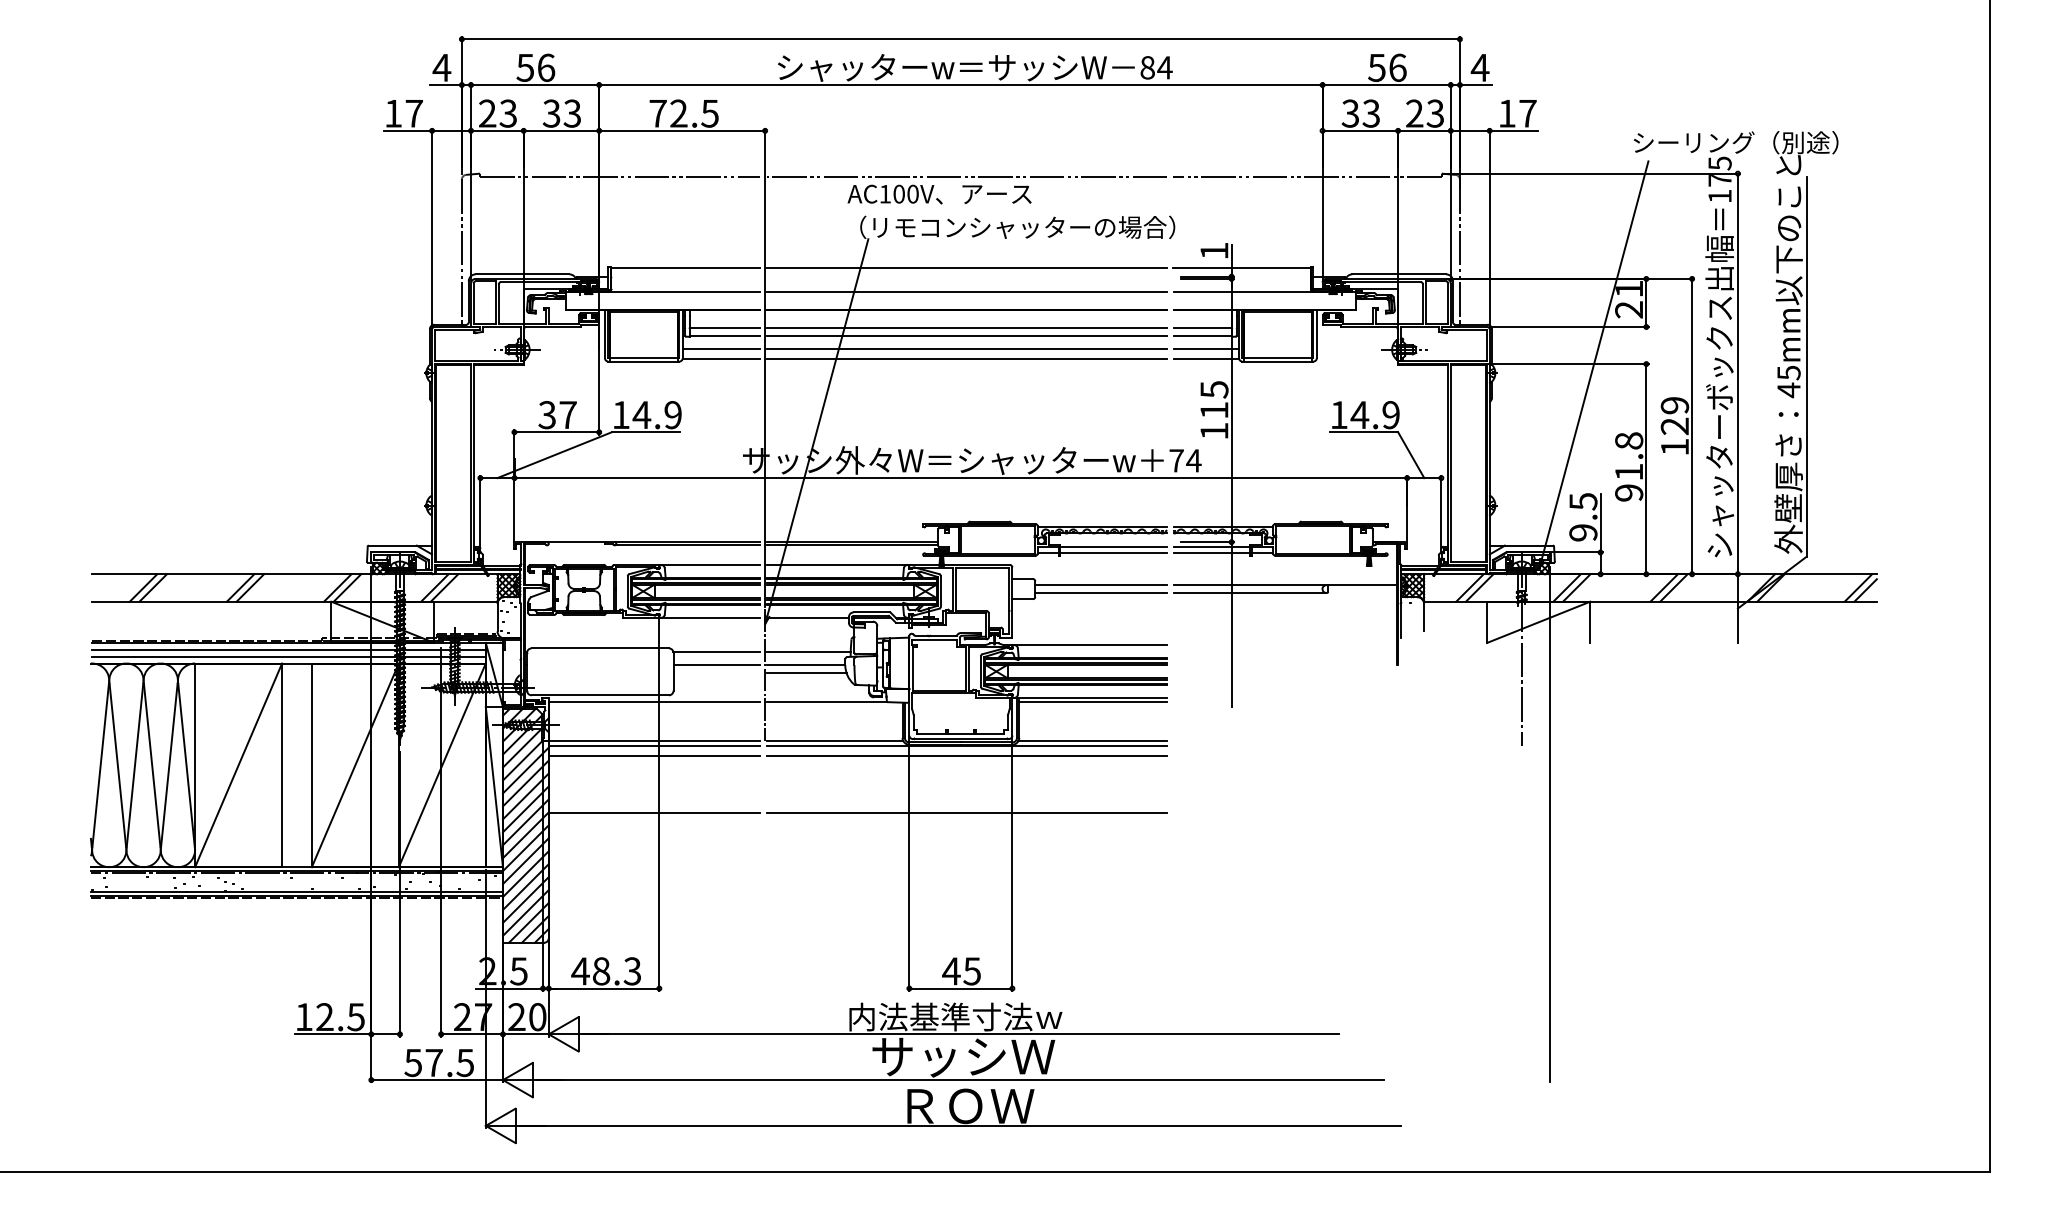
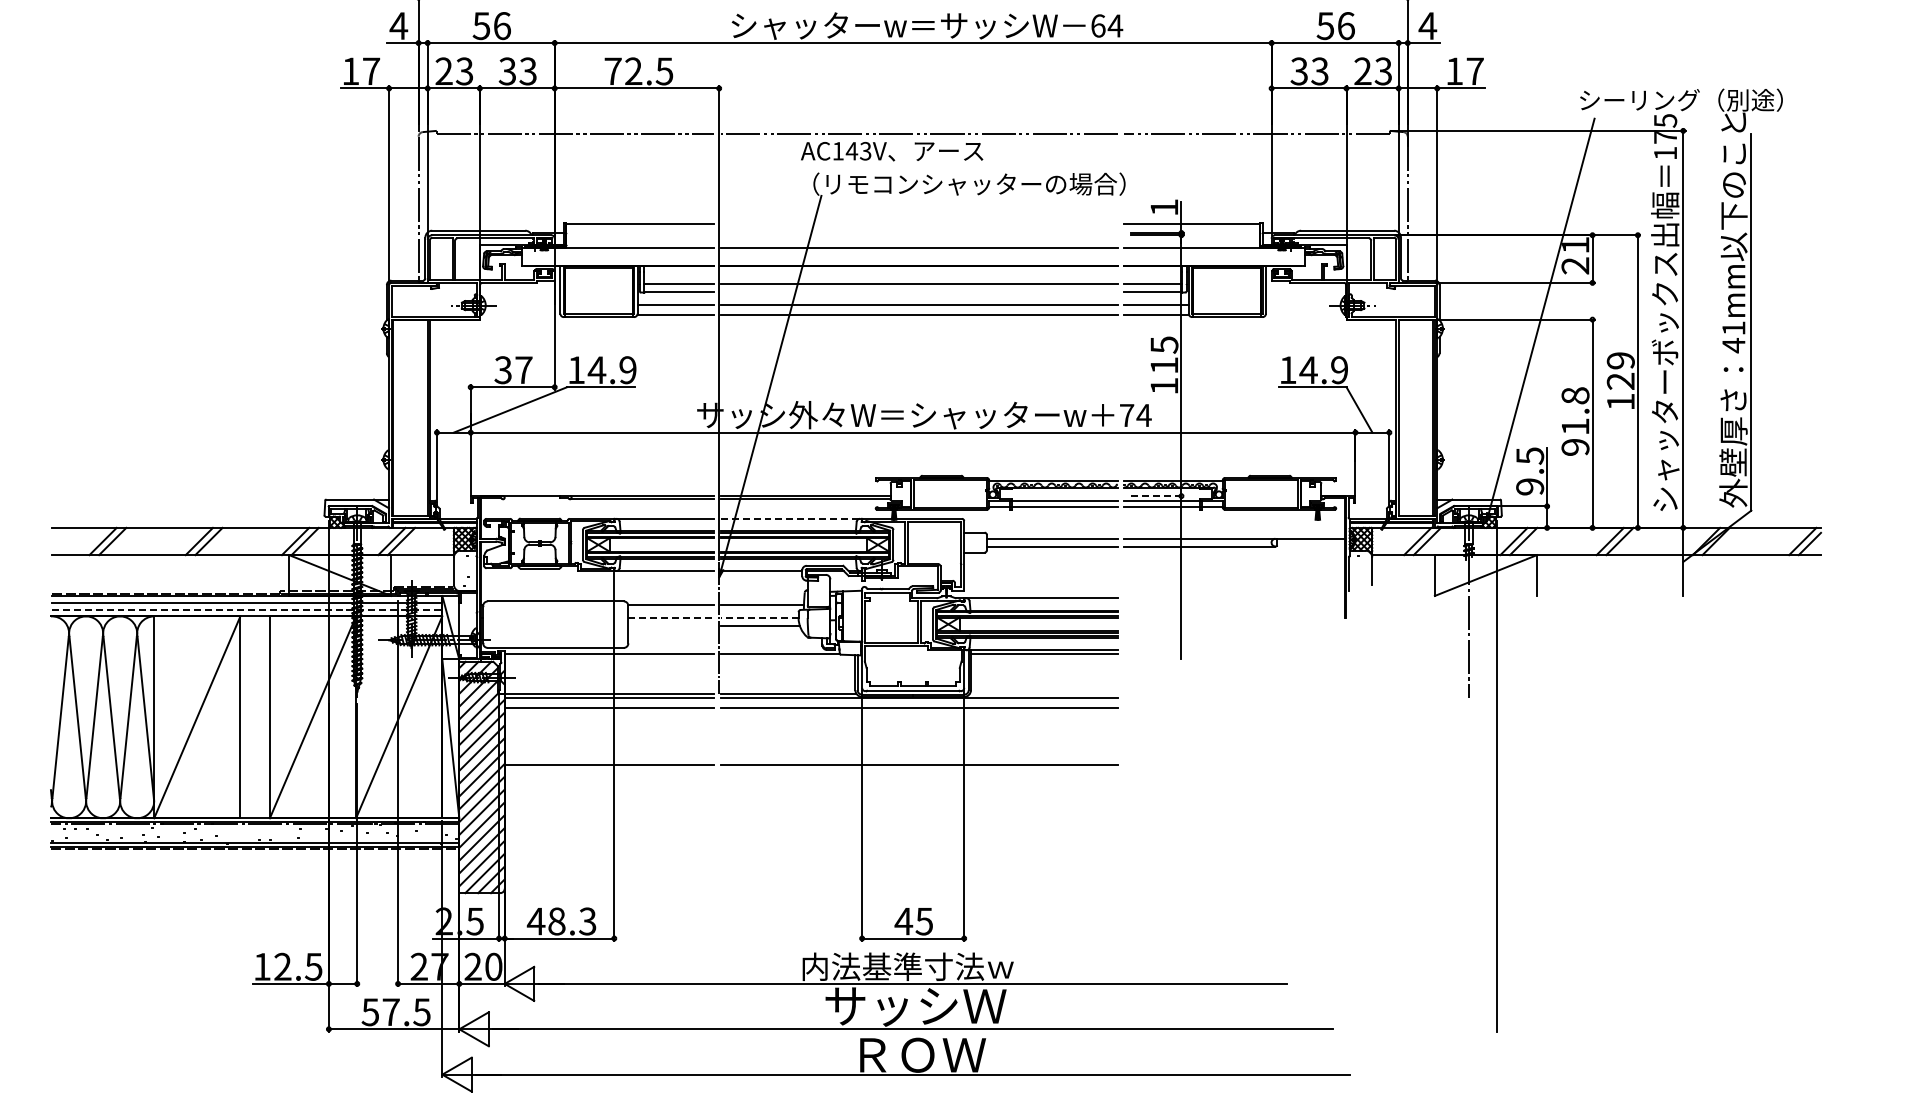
text: (1147, 67) -> (1098, 25), 84 -> 64
text: (905, 193) -> (858, 150), AC100V -> AC143V
line: (966, 267) -> (918, 223), removed
line: (966, 336) -> (918, 292), removed
text: (1788, 373) -> (1733, 328), 45mm -> 41mm
line: (1207, 542) -> (1157, 496), solid -> dashed
line: (837, 565) -> (790, 519), solid -> dashed
line: (288, 656) -> (246, 609), solid -> dashed
line: (717, 665) -> (671, 618), solid -> dashed
line: (805, 665) -> (759, 618), solid -> dashed
line: (1092, 741) -> (1043, 693), removed

